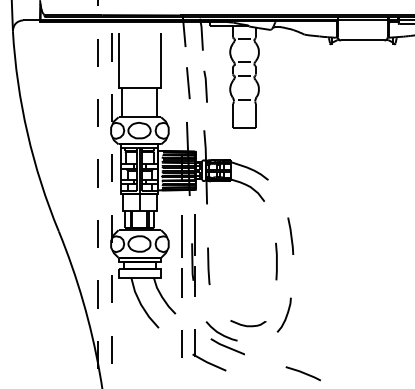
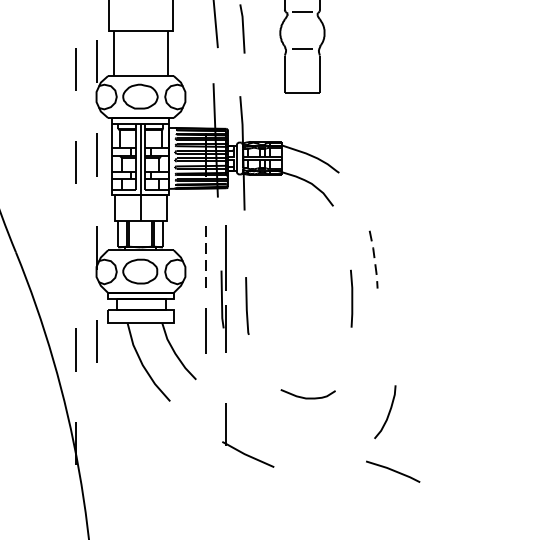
line: (97, 233) -> (75, 255), removed
line: (181, 236) -> (205, 260), solid -> dashed
line: (291, 236) -> (374, 260), solid -> dashed
curve: (285, 316) -> (387, 414), moved
part: (224, 338) -> (271, 417), removed
line: (181, 343) -> (205, 425), removed
line: (111, 349) -> (97, 434), removed

